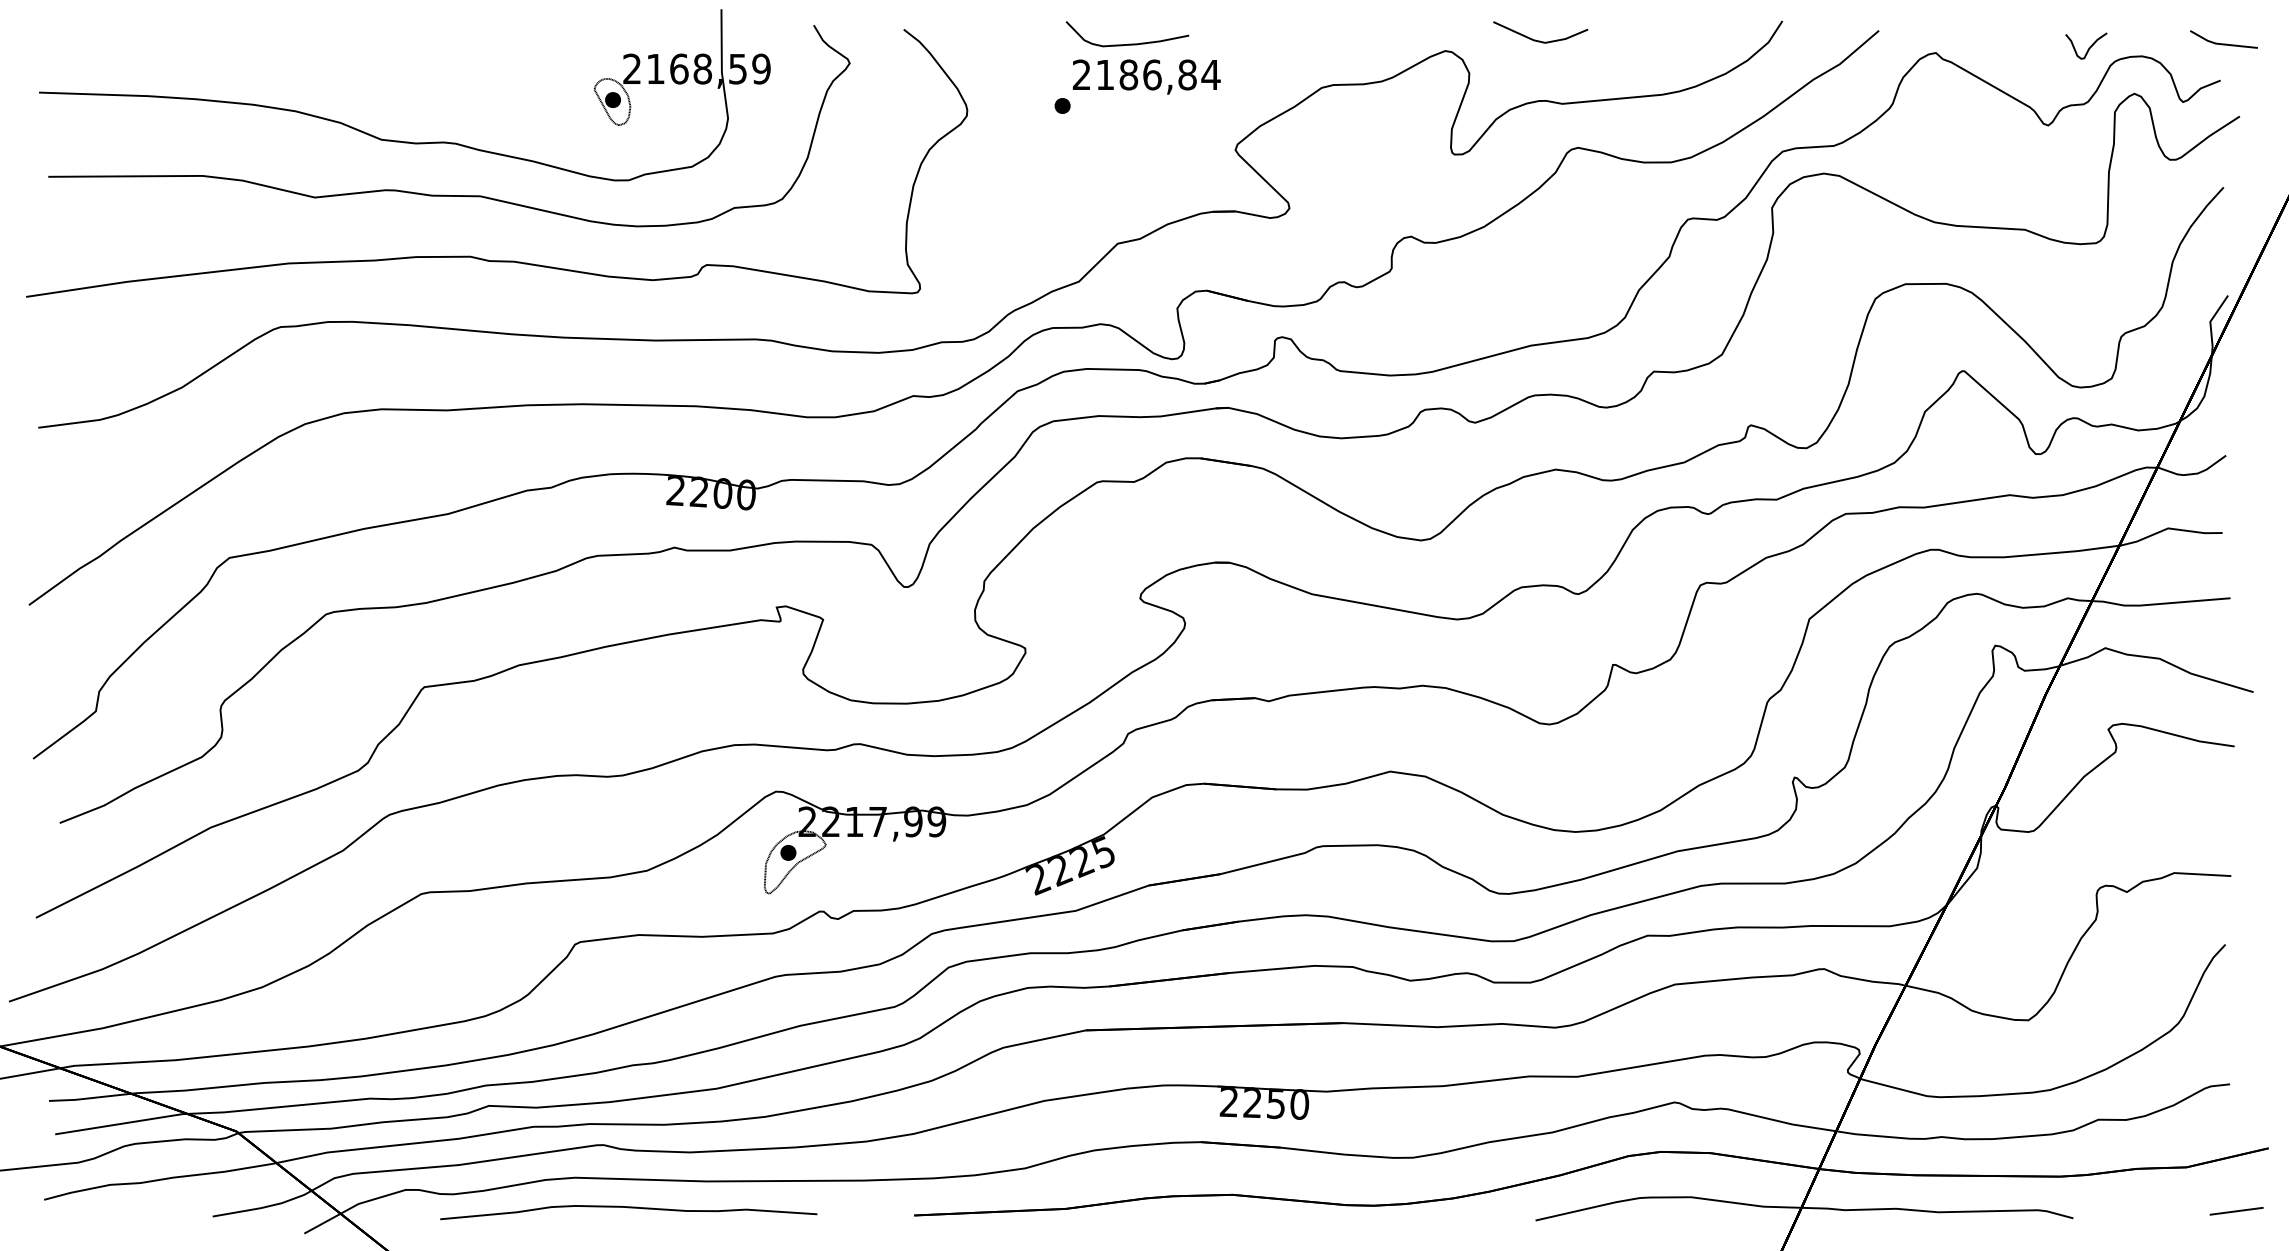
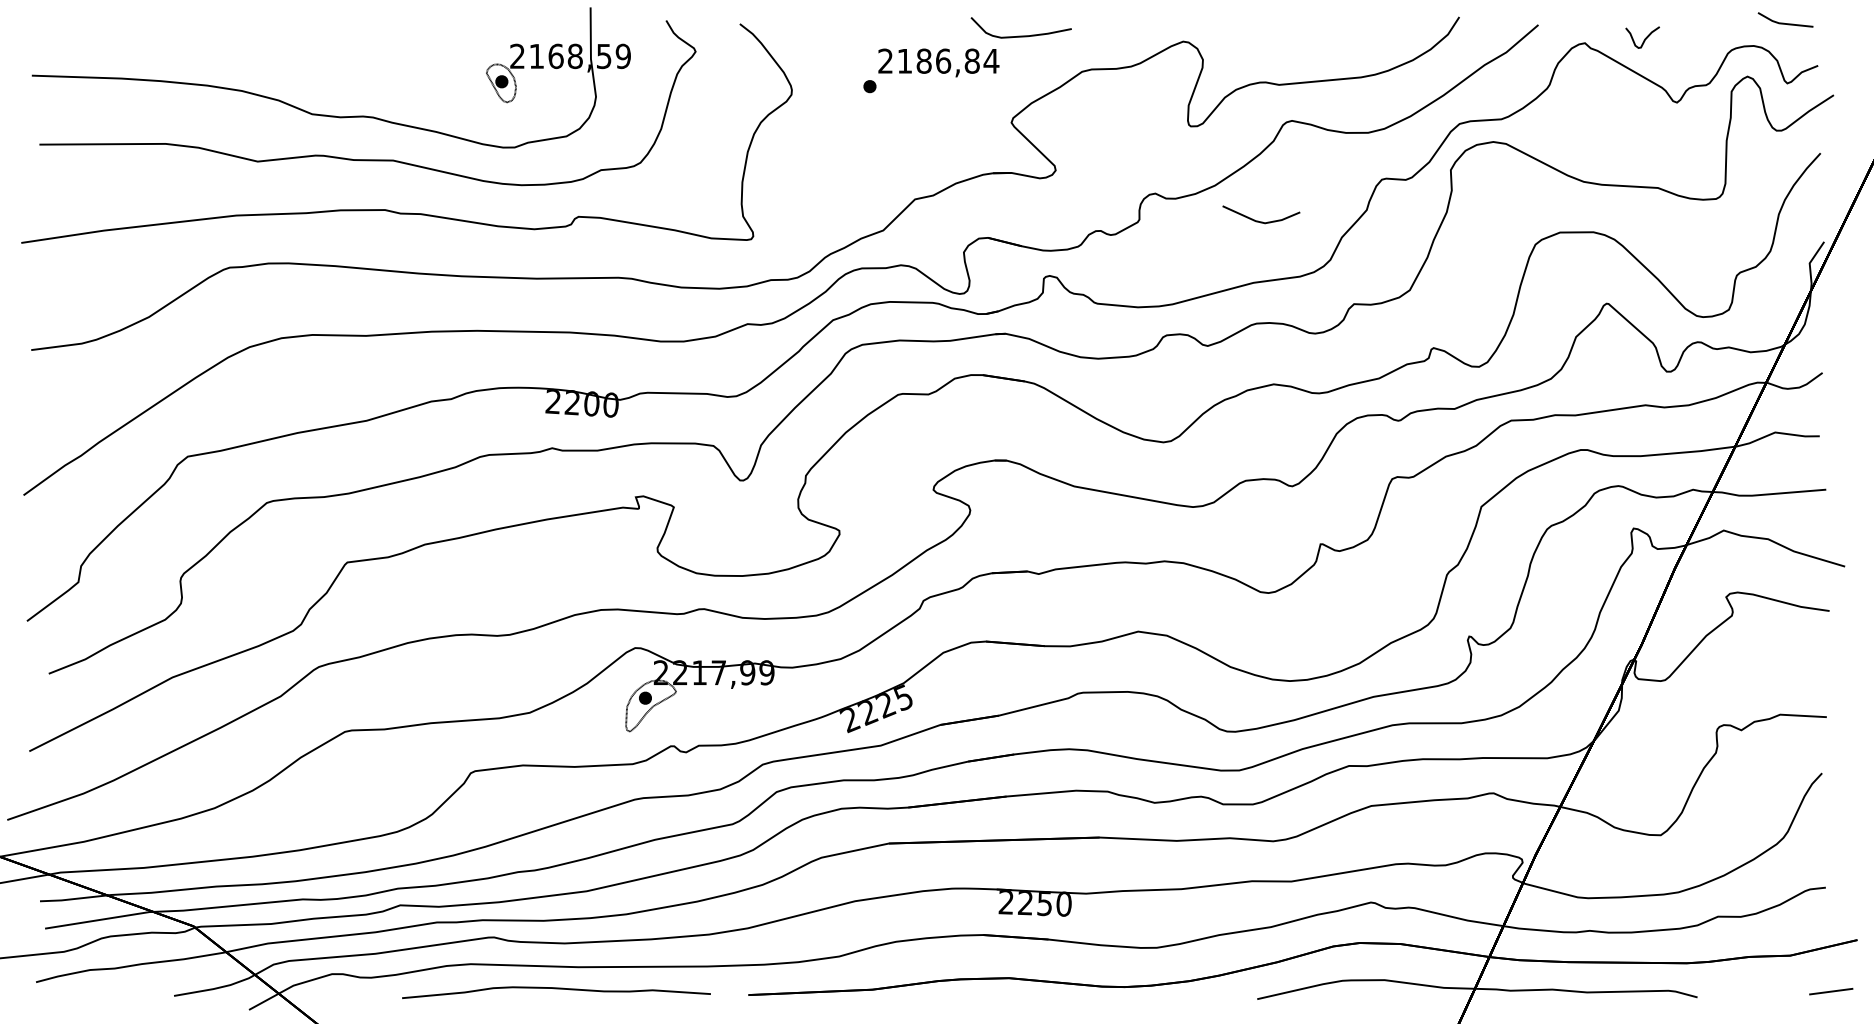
line: (1540, 40) -> (1261, 221), moved
curve: (1128, 43) -> (1022, 35), moved
line: (2223, 43) -> (1785, 23), moved
curve: (2089, 46) -> (1645, 37), moved
curve: (628, 1208) -> (556, 989), moved

